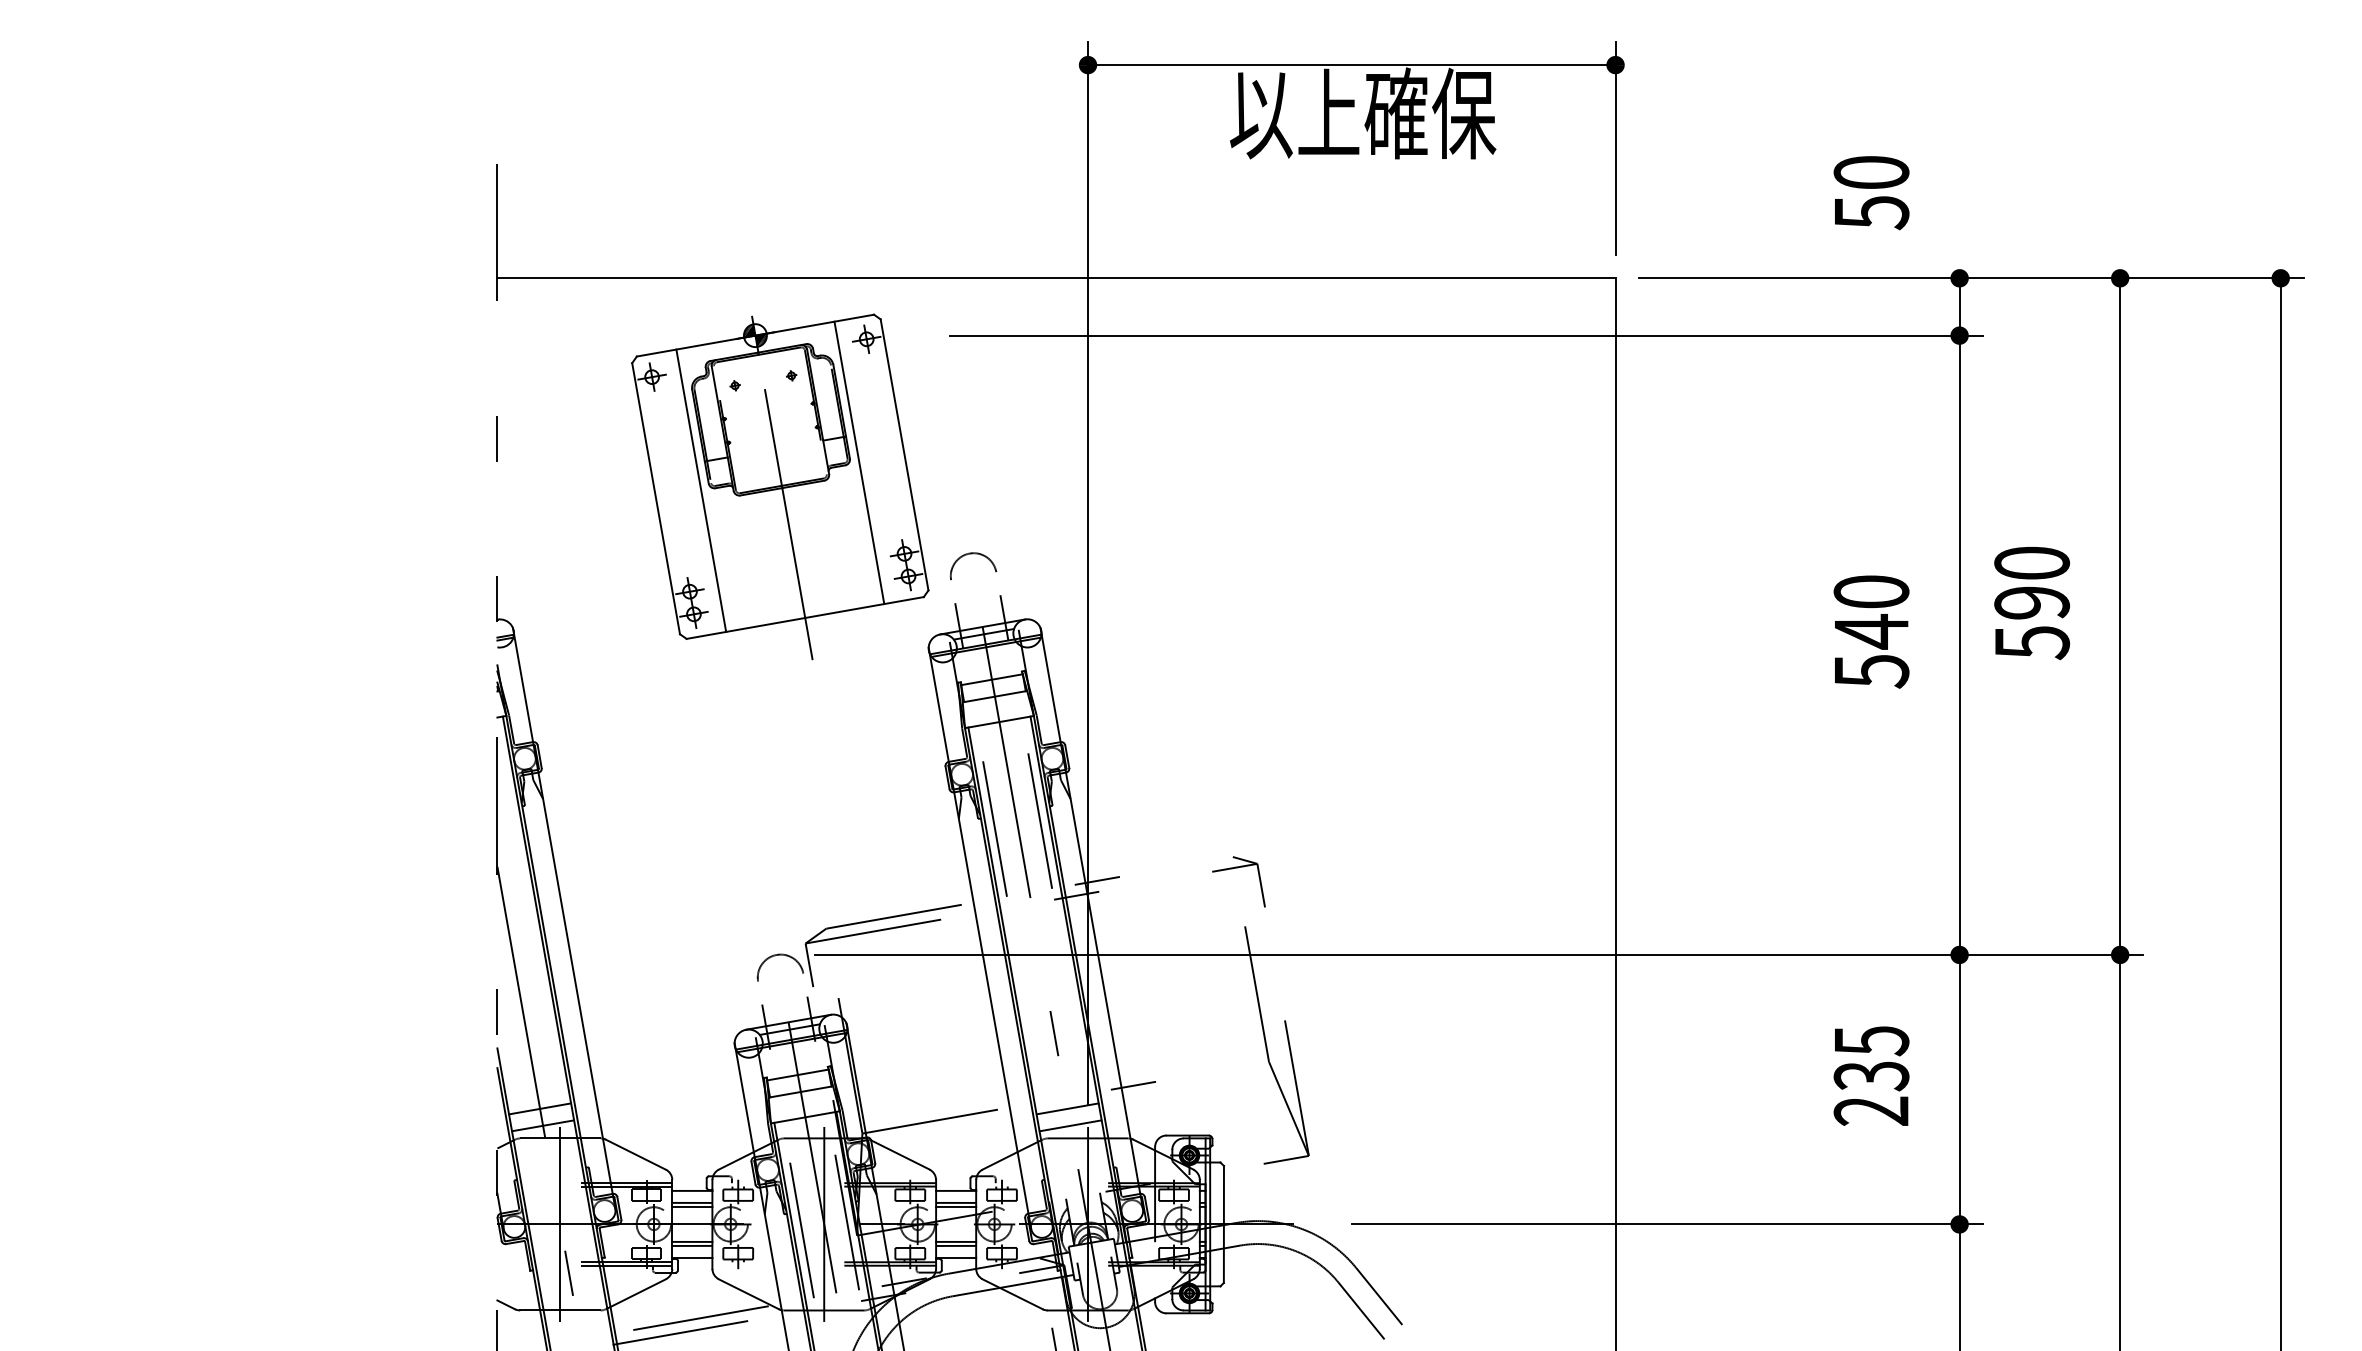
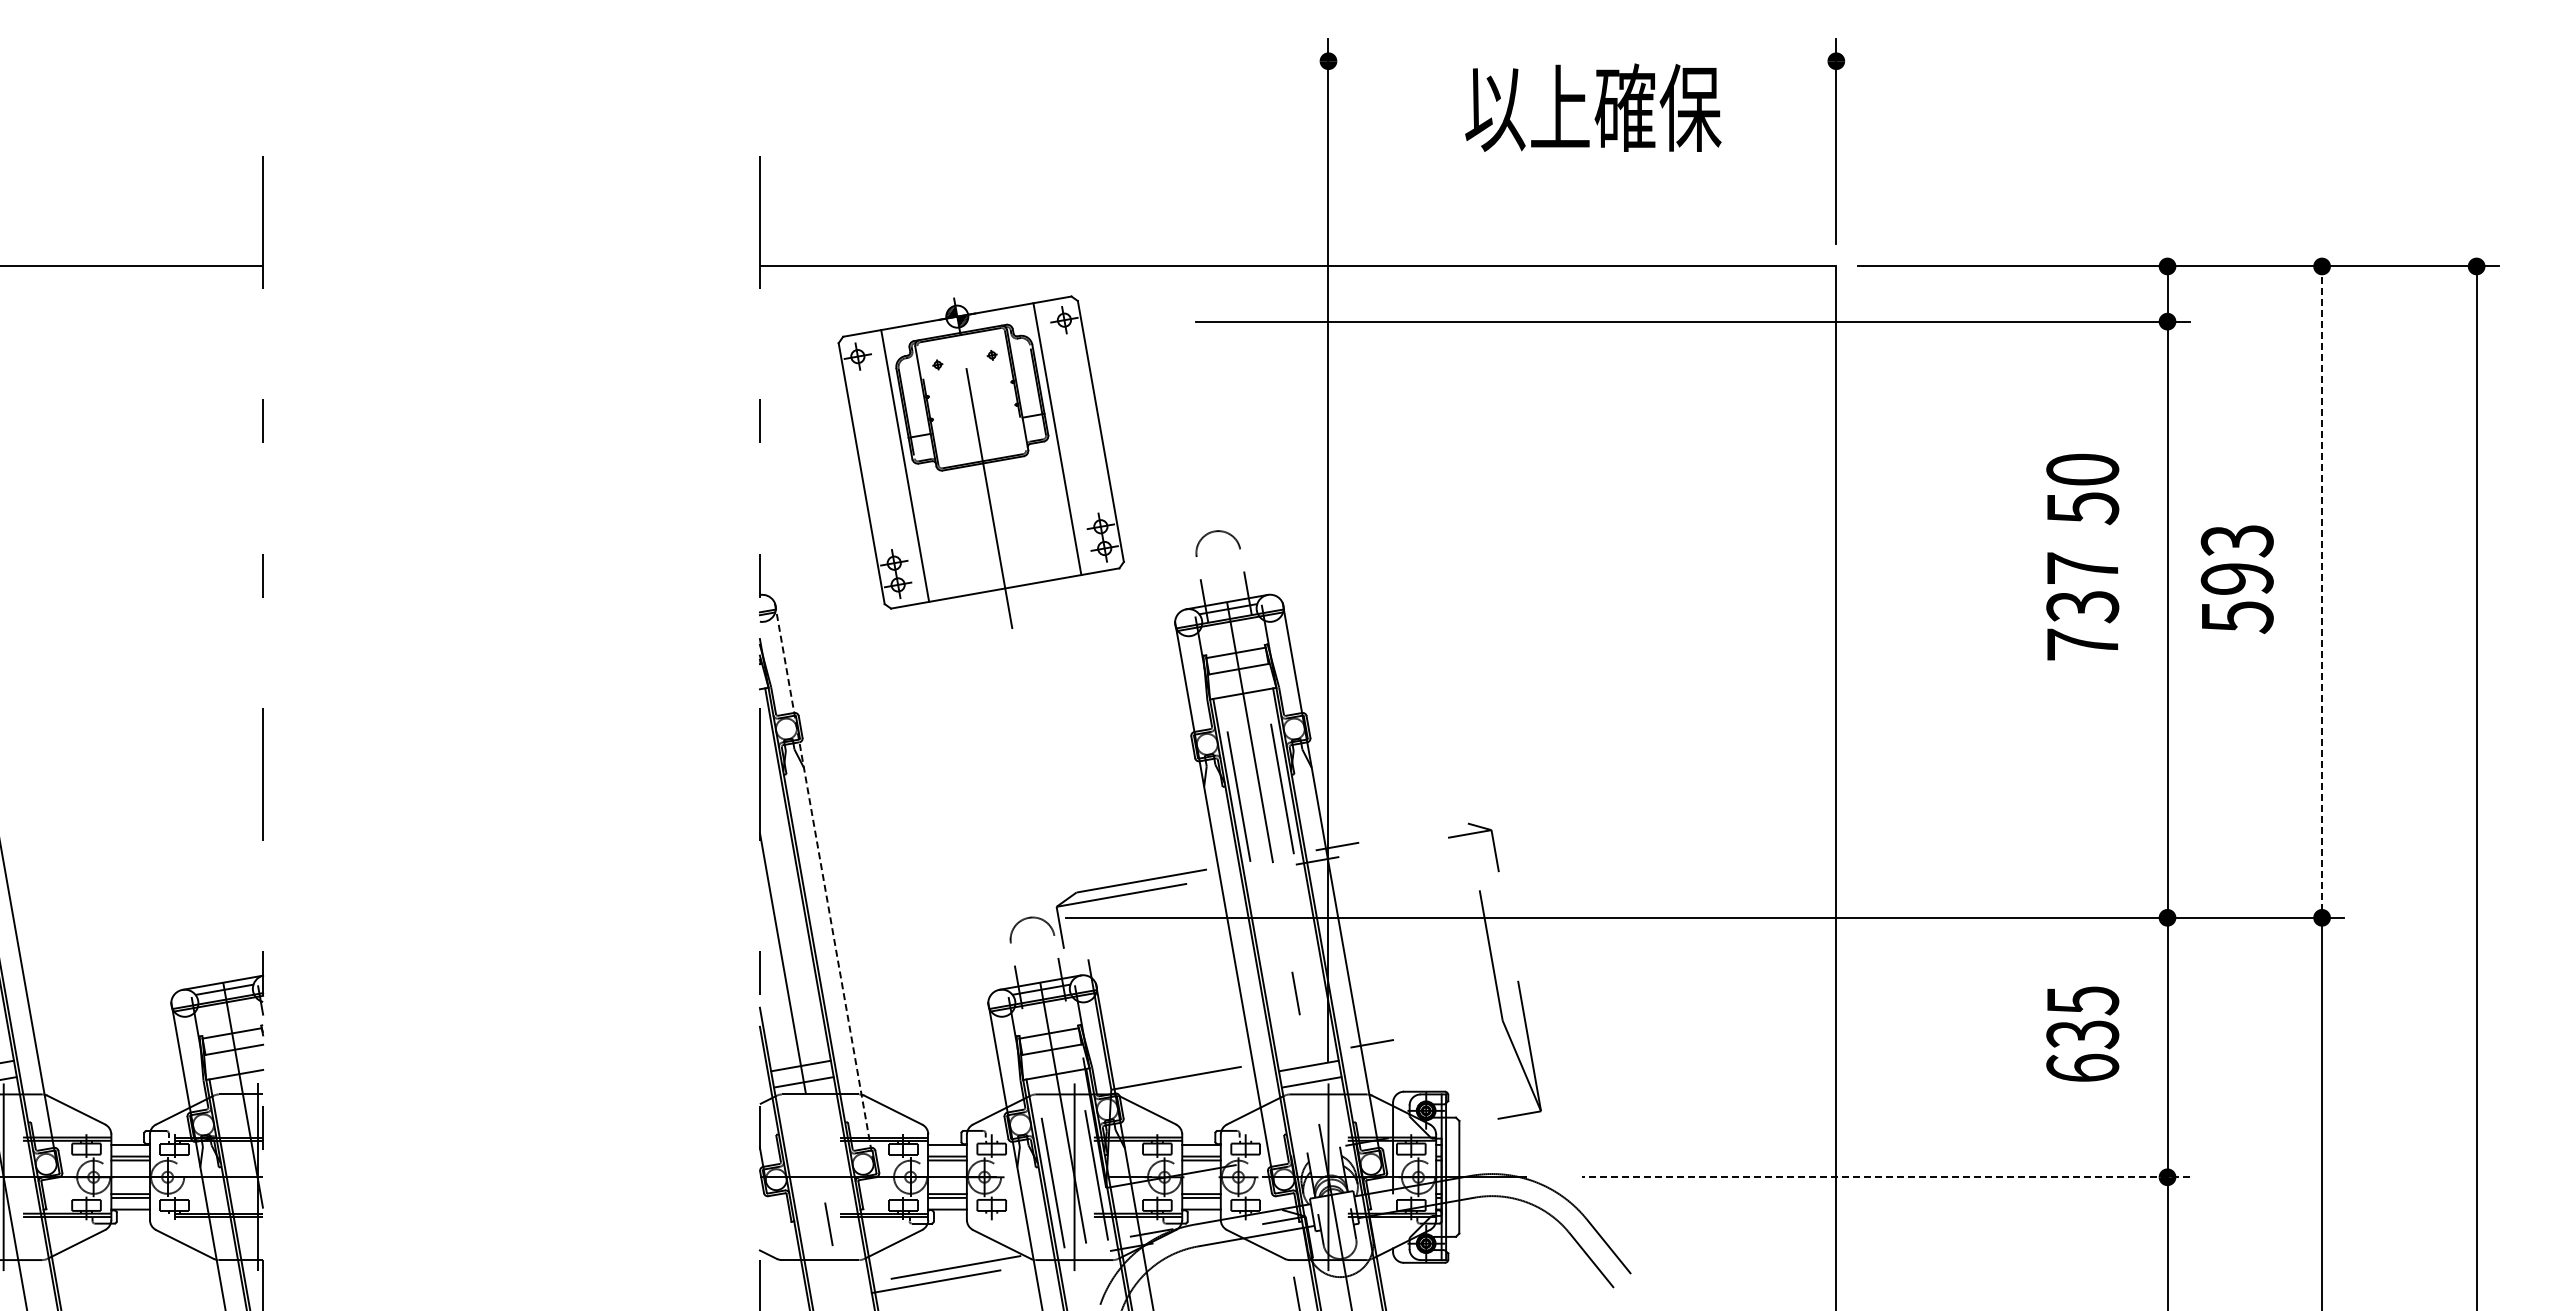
line: (1351, 65) -> (1582, 61), removed
text: (1871, 193) -> (2082, 489), moved
part: (779, 486) -> (980, 461), moved
text: (2031, 564) -> (2236, 541), 590 -> 593
line: (2120, 616) -> (2322, 592), solid -> dashed
text: (1871, 631) -> (2082, 606), 540 -> 737
line: (564, 918) -> (824, 882), solid -> dashed
text: (1871, 1110) -> (2082, 1067), 235 -> 635
line: (560, 1224) -> (820, 1177), removed
line: (1667, 1224) -> (1886, 1177), solid -> dashed

